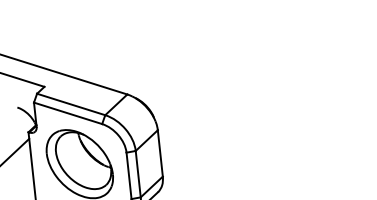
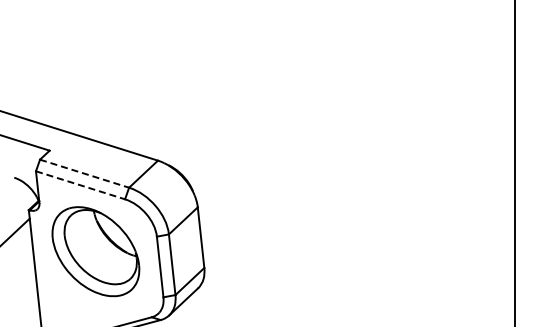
line: (71, 104) -> (84, 173), solid -> dashed
line: (68, 113) -> (80, 185), solid -> dashed

